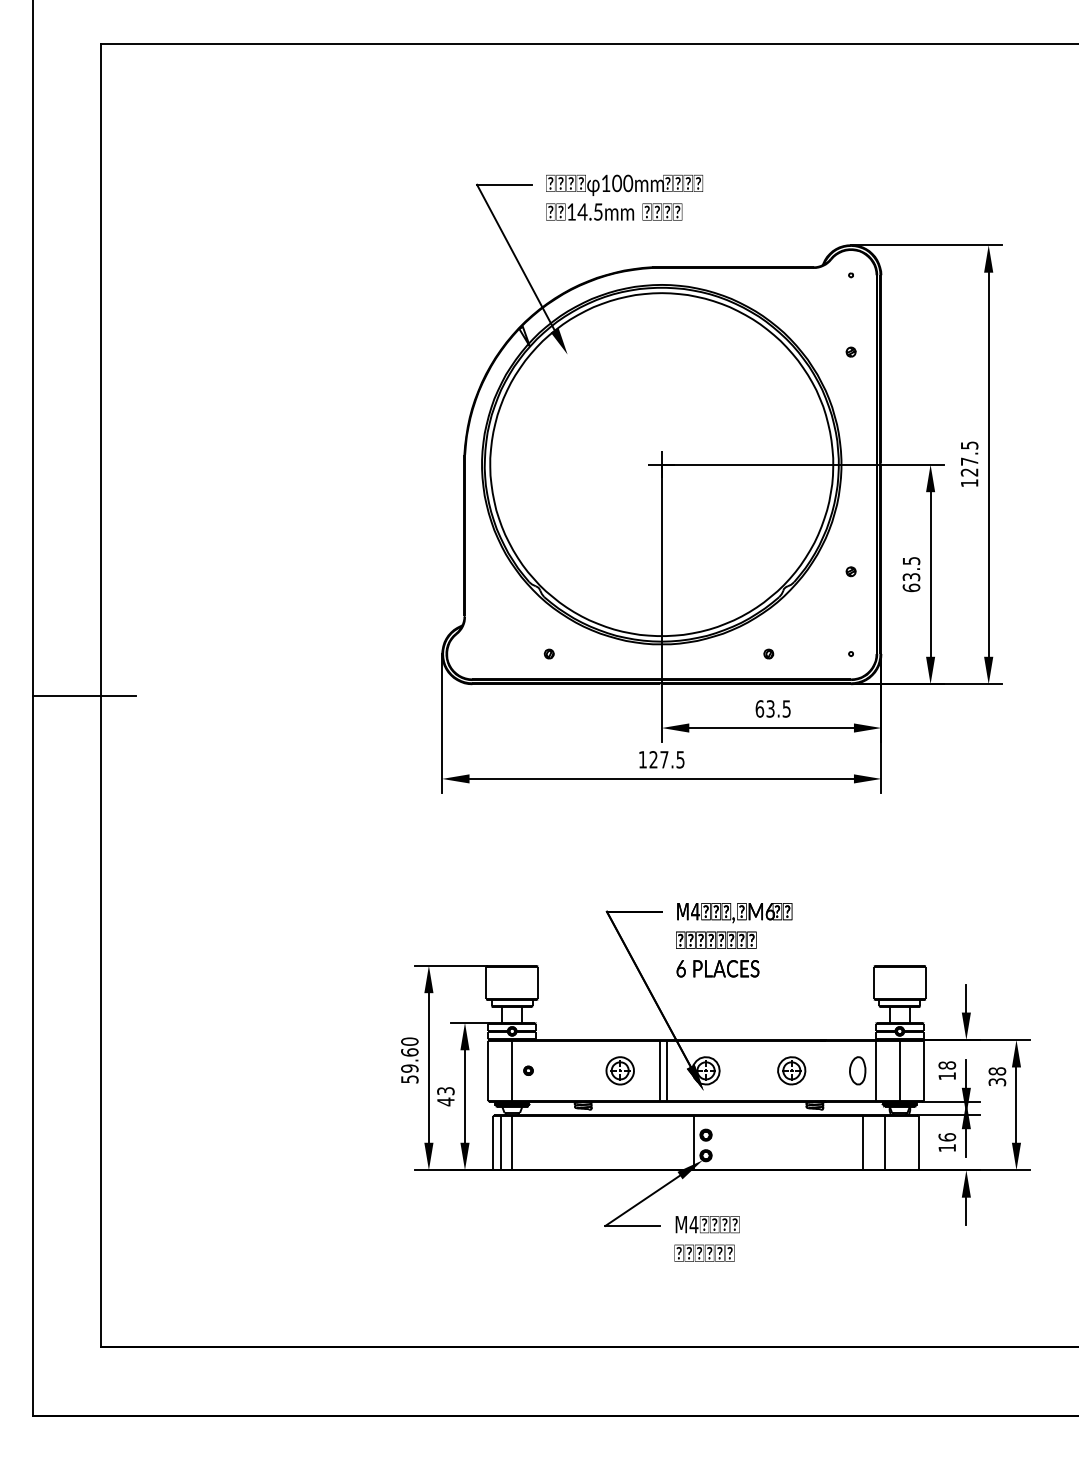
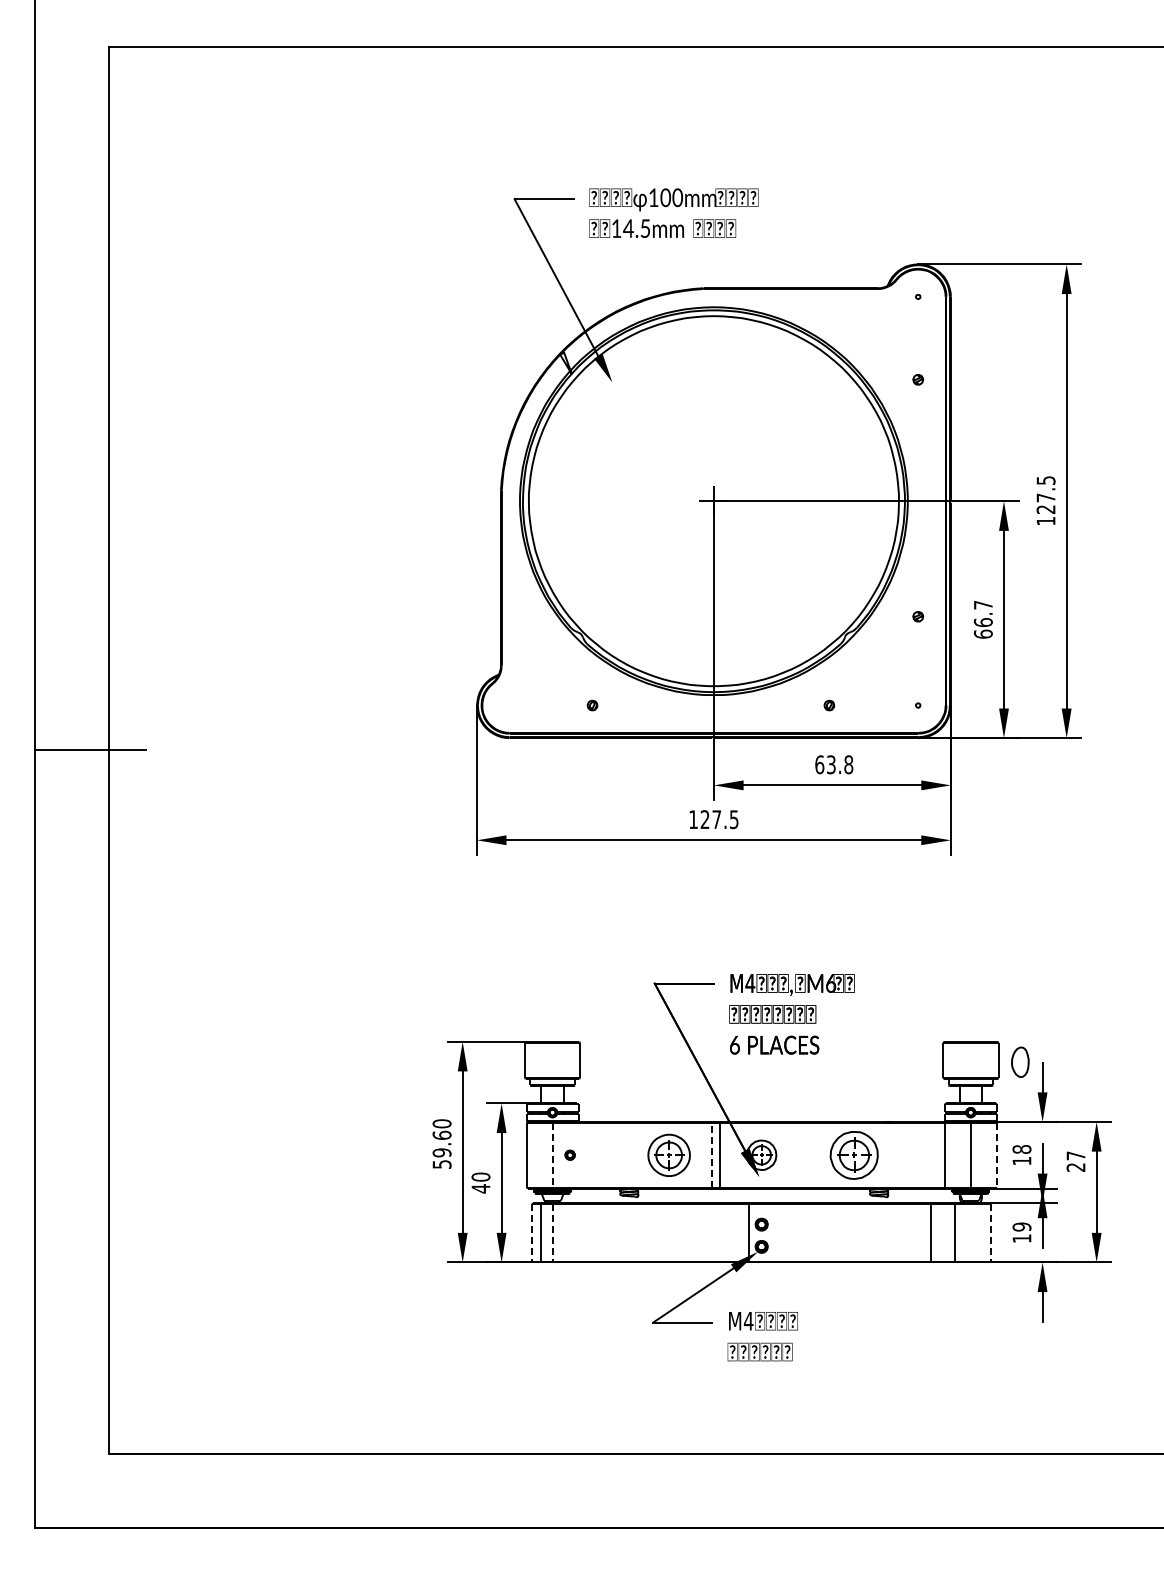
text: (910, 569) -> (982, 614), 63.5 -> 66.7
text: (786, 708) -> (848, 764), 63.5 -> 63.8
part: (619, 1070) -> (668, 1154), size x1.4
line: (659, 1070) -> (711, 1154), solid -> dashed
part: (791, 1070) -> (853, 1154), size x1.6
part: (857, 1070) -> (1020, 1061), moved
line: (512, 1071) -> (552, 1155), solid -> dashed
line: (923, 1071) -> (996, 1155), solid -> dashed
text: (996, 1076) -> (1075, 1161), 38 -> 27
text: (445, 1090) -> (480, 1176), 43 -> 40
text: (946, 1136) -> (1021, 1226), 16 -> 19
line: (493, 1142) -> (532, 1232), solid -> dashed
line: (512, 1142) -> (552, 1232), solid -> dashed
line: (919, 1142) -> (991, 1232), solid -> dashed

